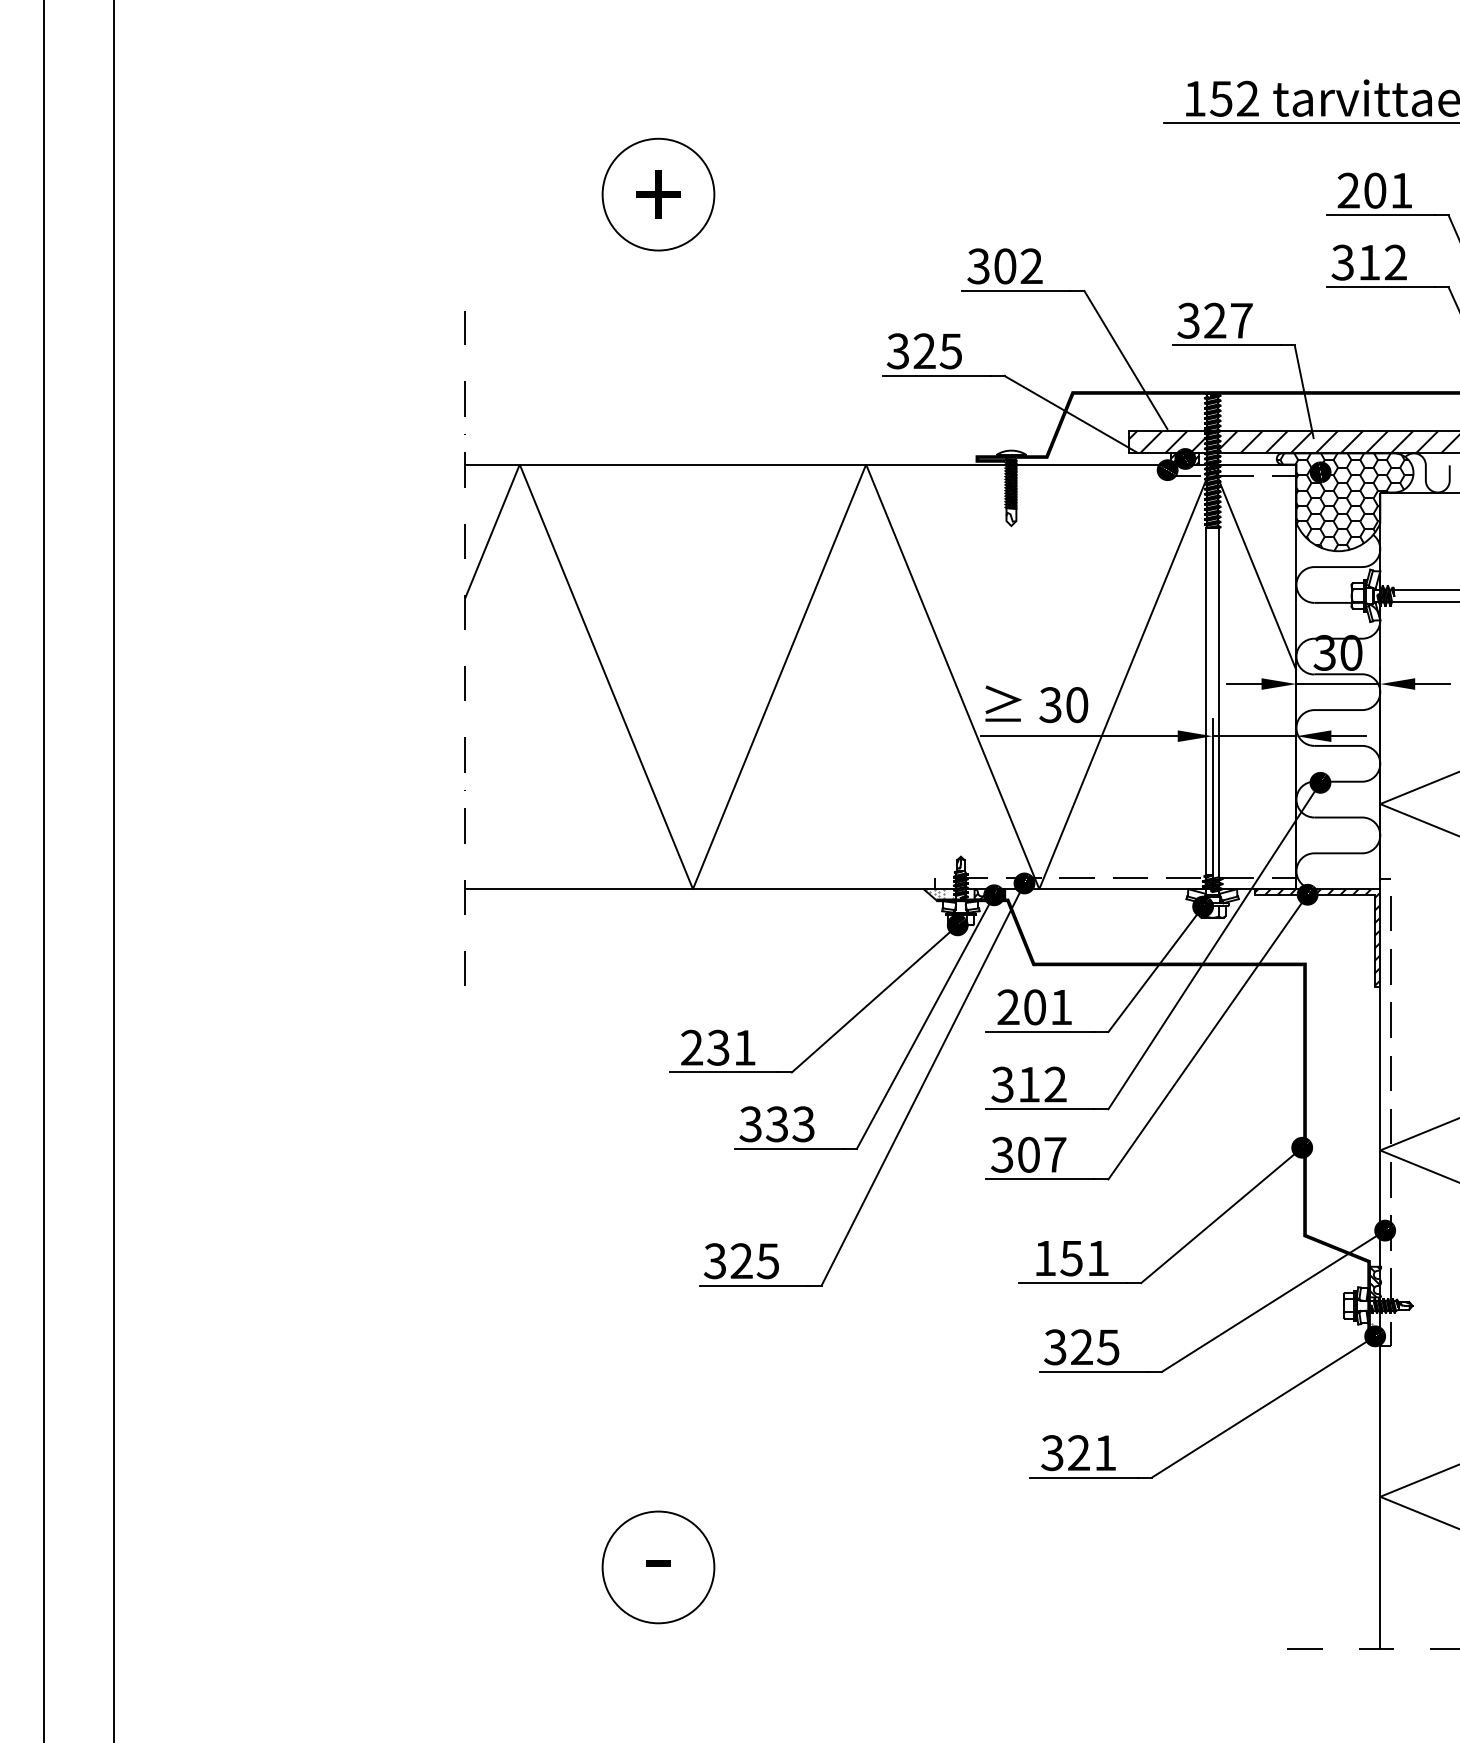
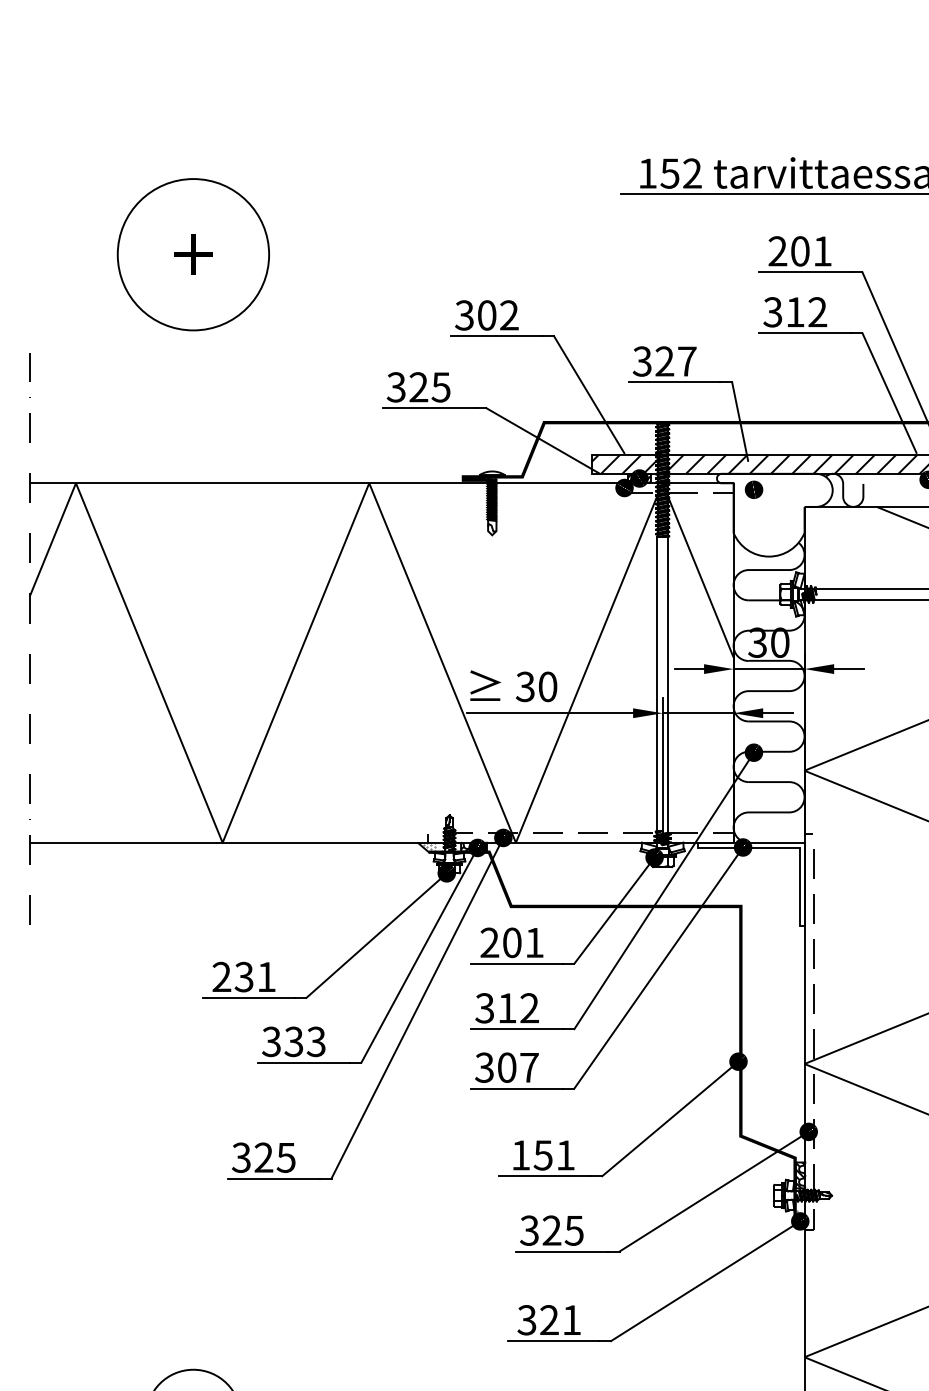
circle: (658, 194) -> (193, 254), size x1.6
hatch: (1344, 502) -> (774, 515), removed
hatch: (1317, 937) -> (751, 883), removed

